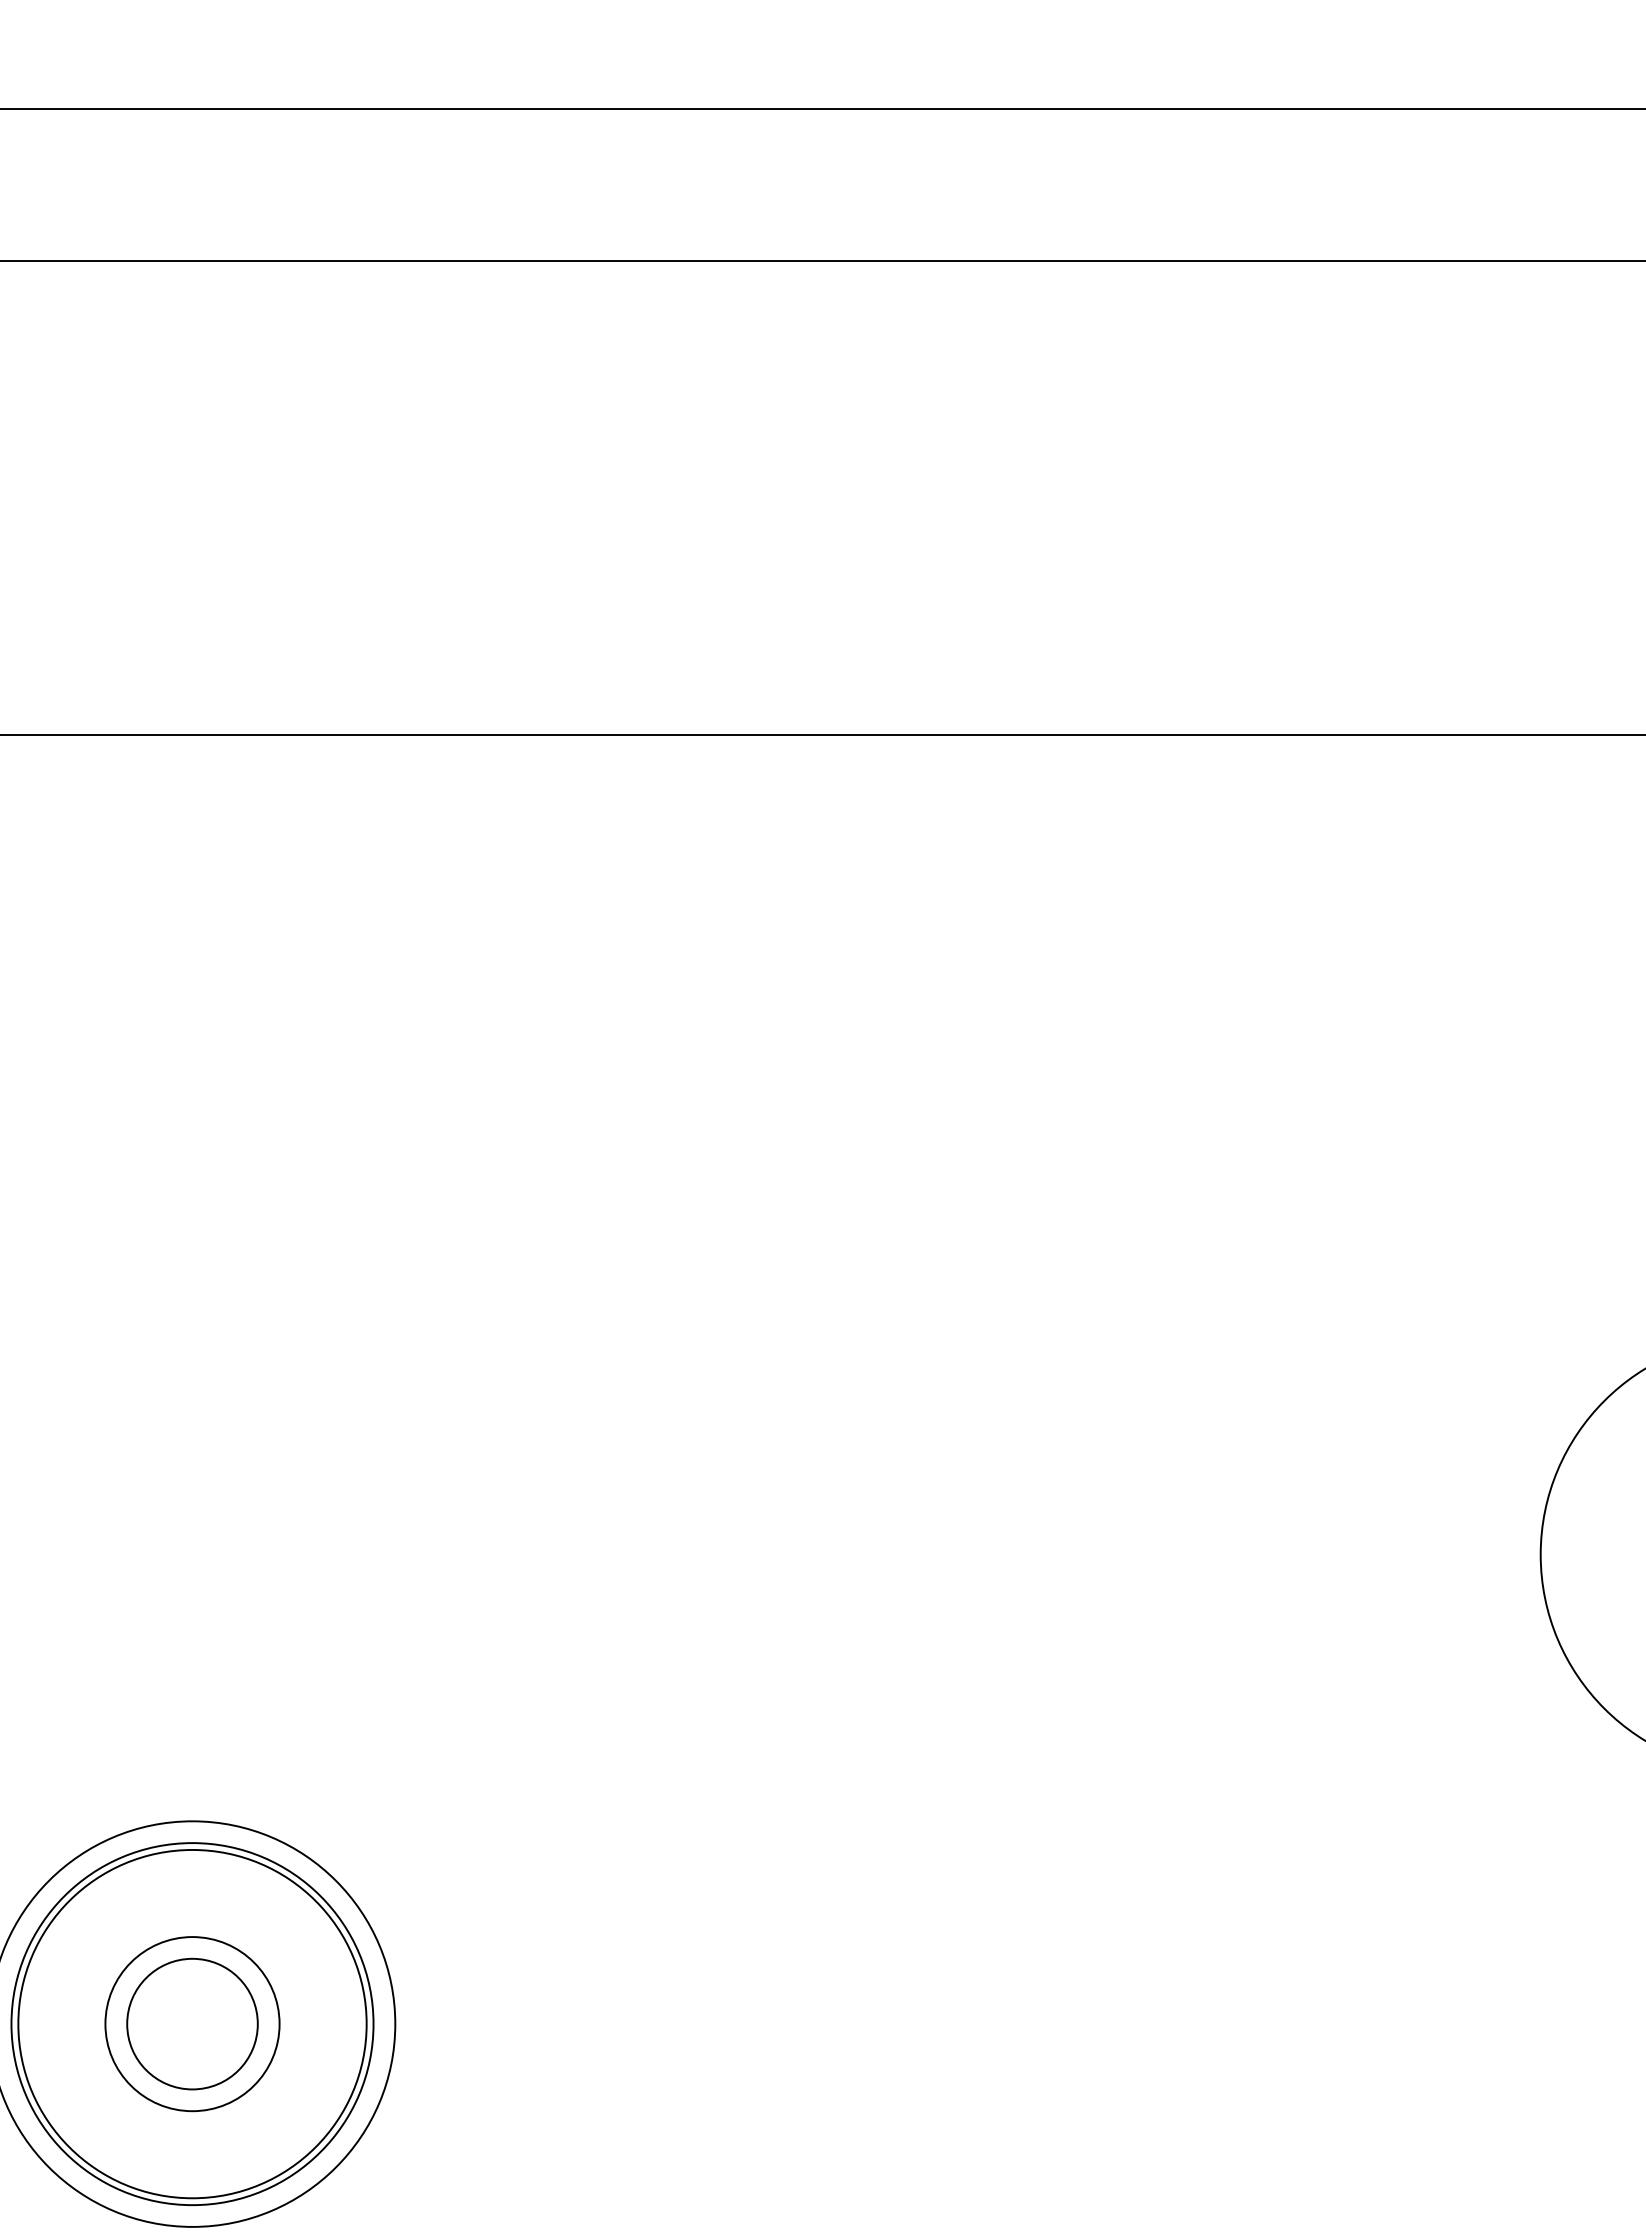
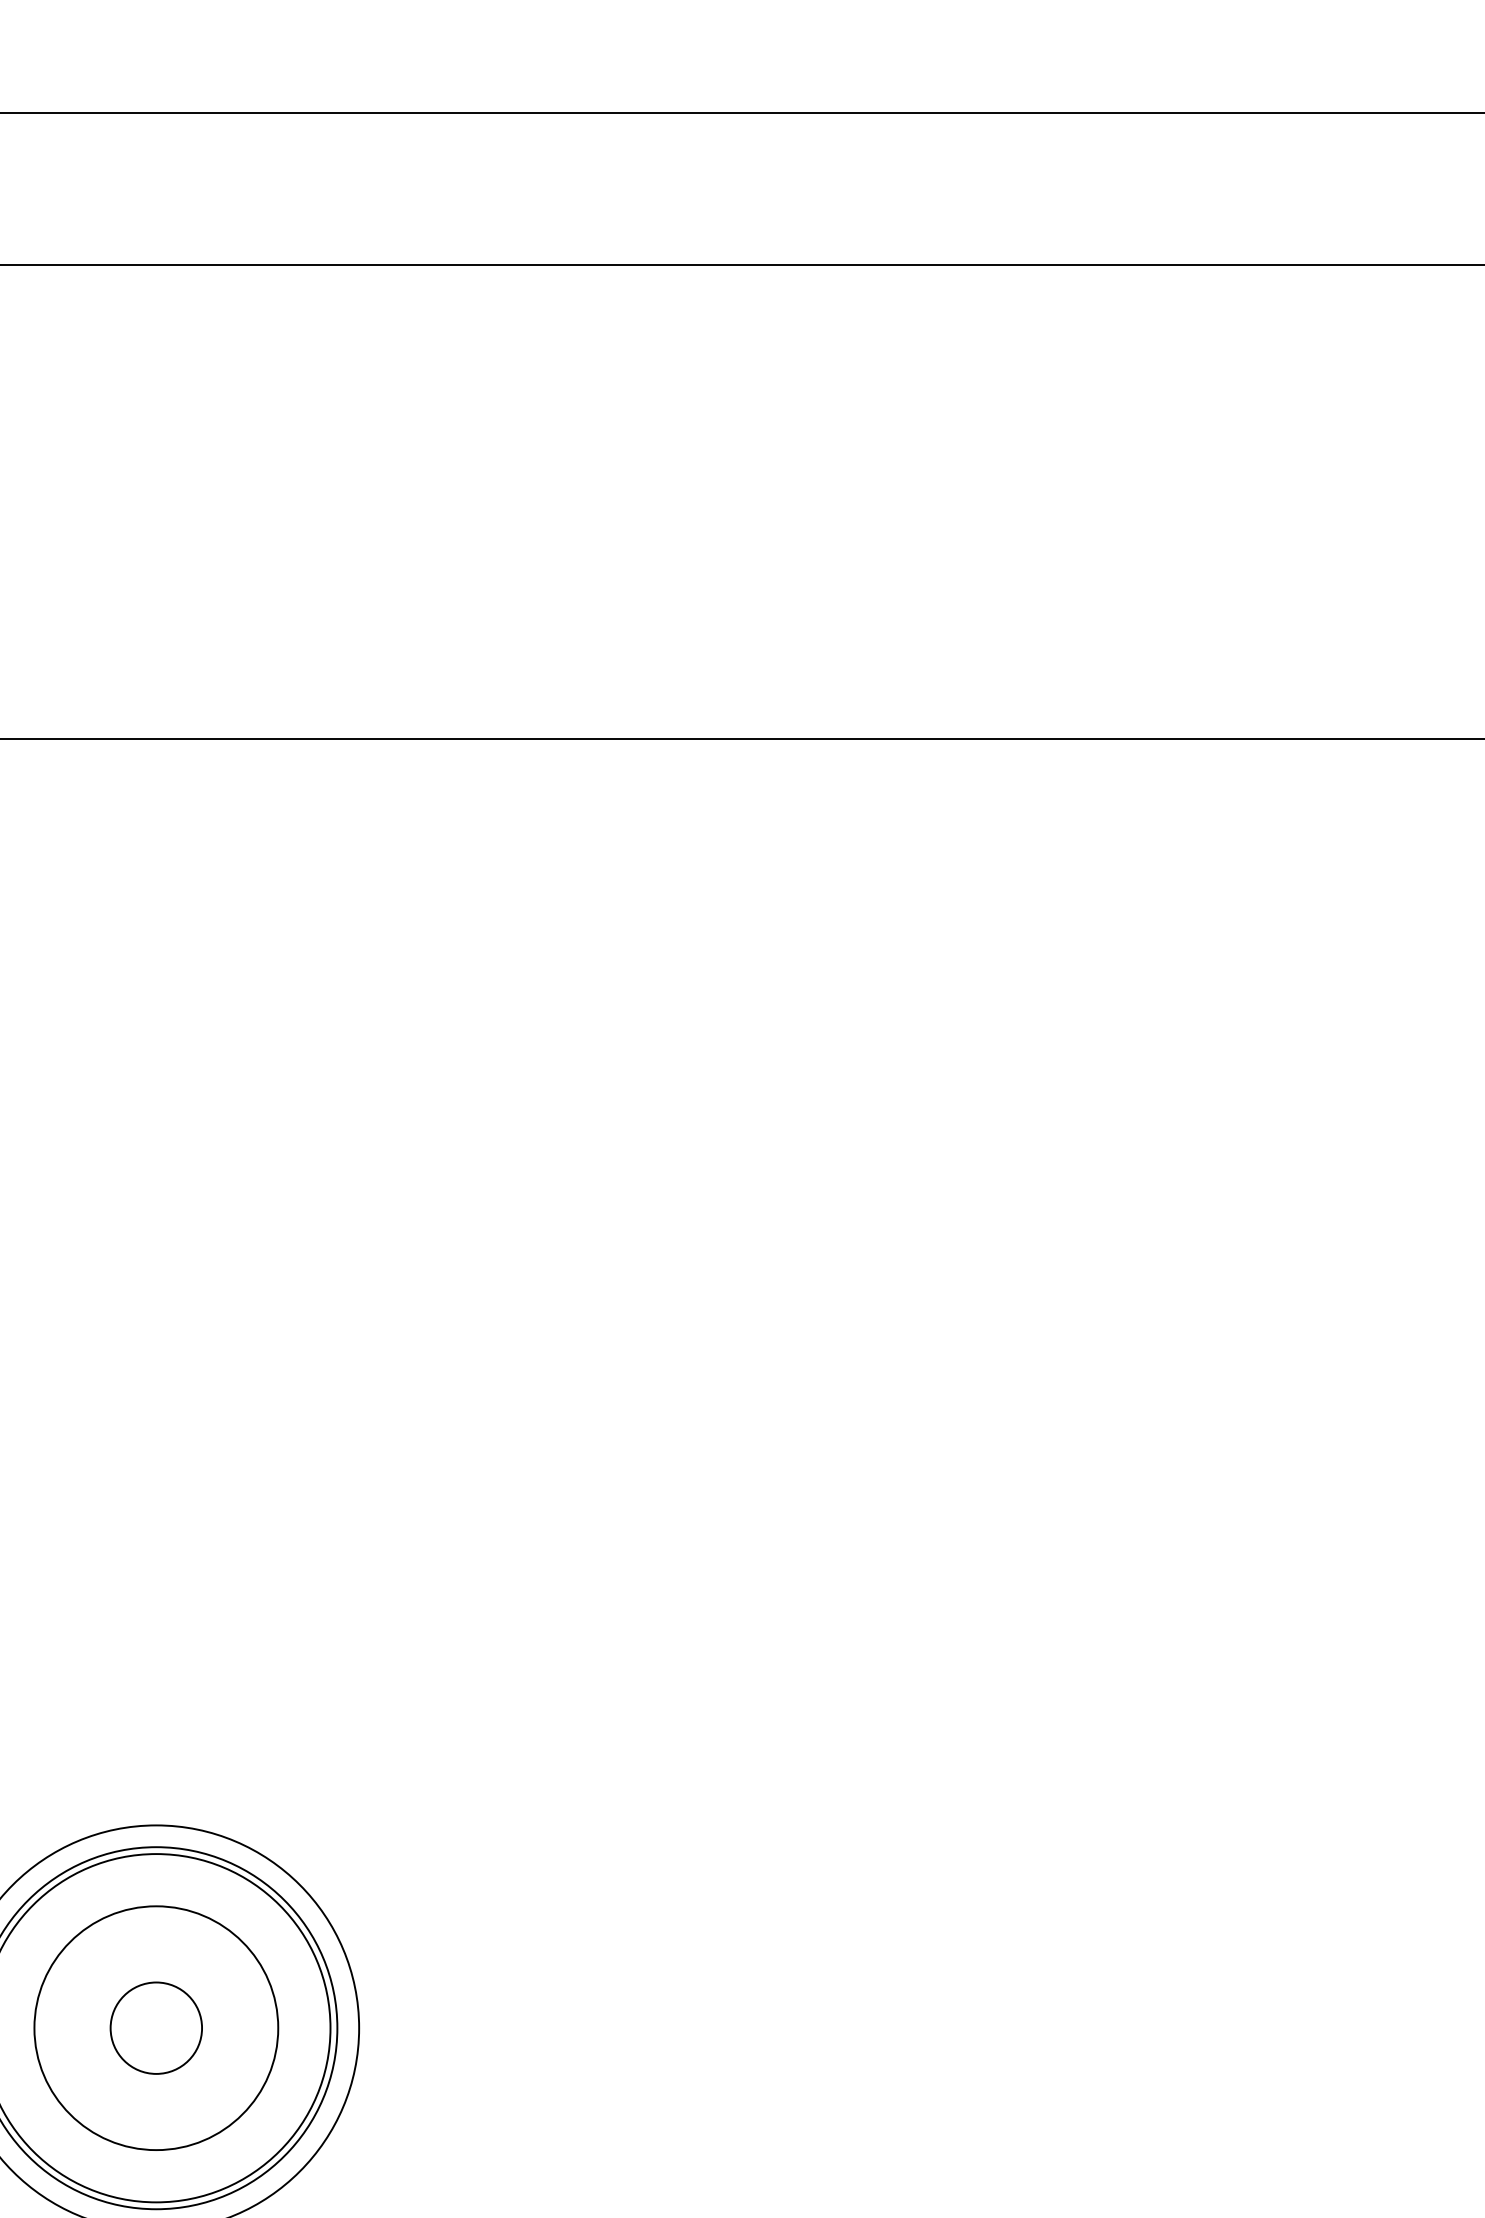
circle: (192, 2023) -> (156, 2027), size x0.7
circle: (192, 2024) -> (156, 2028), size x1.4

